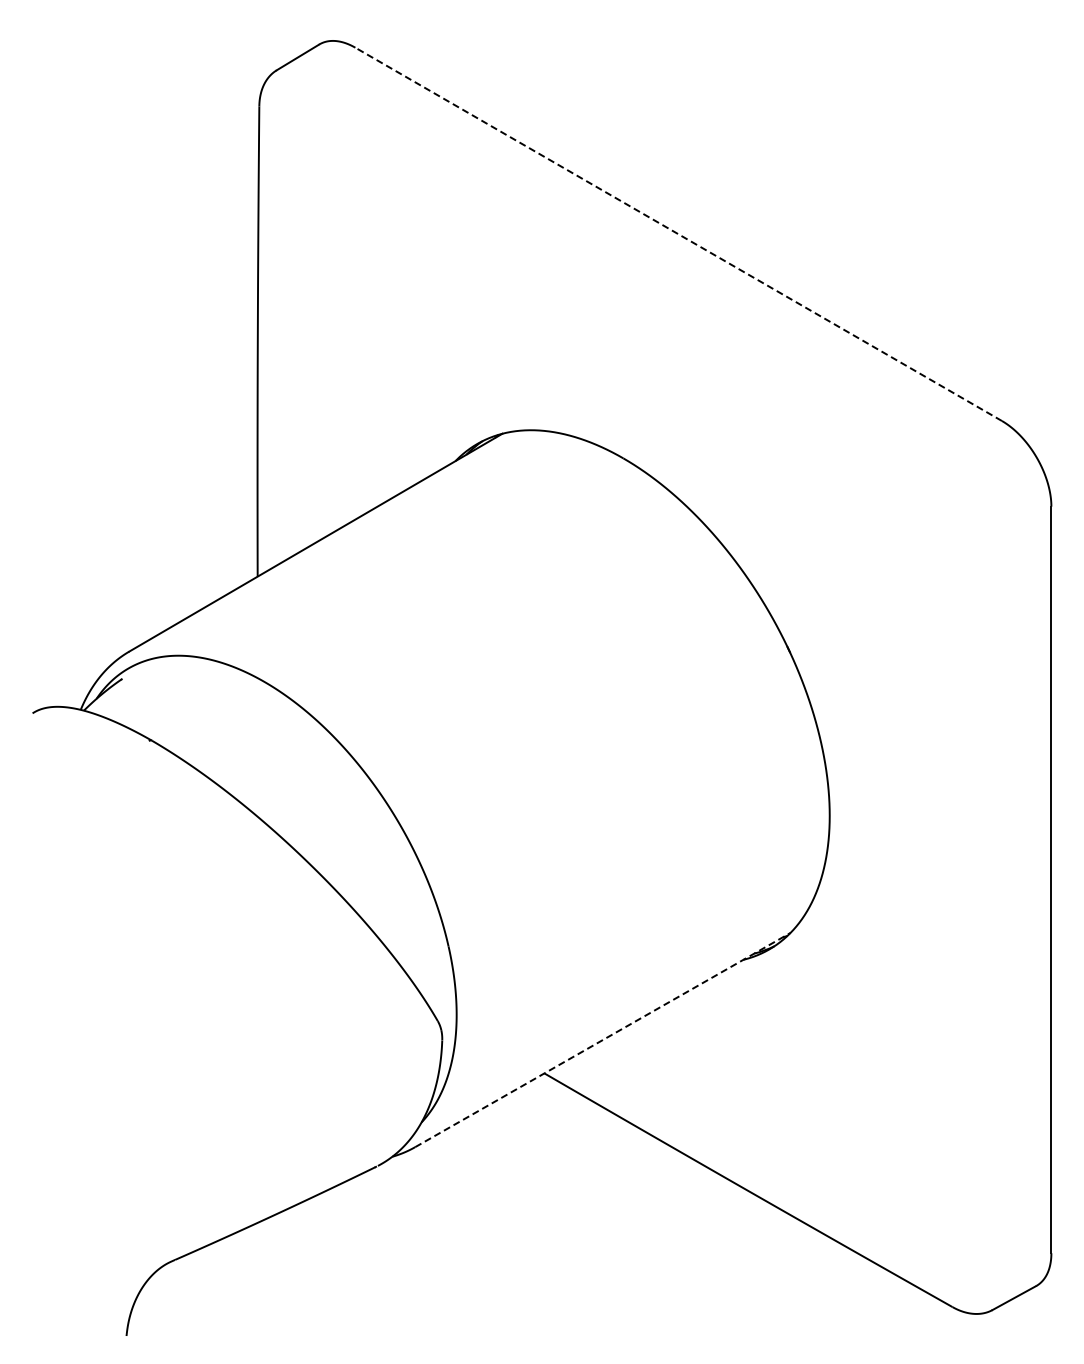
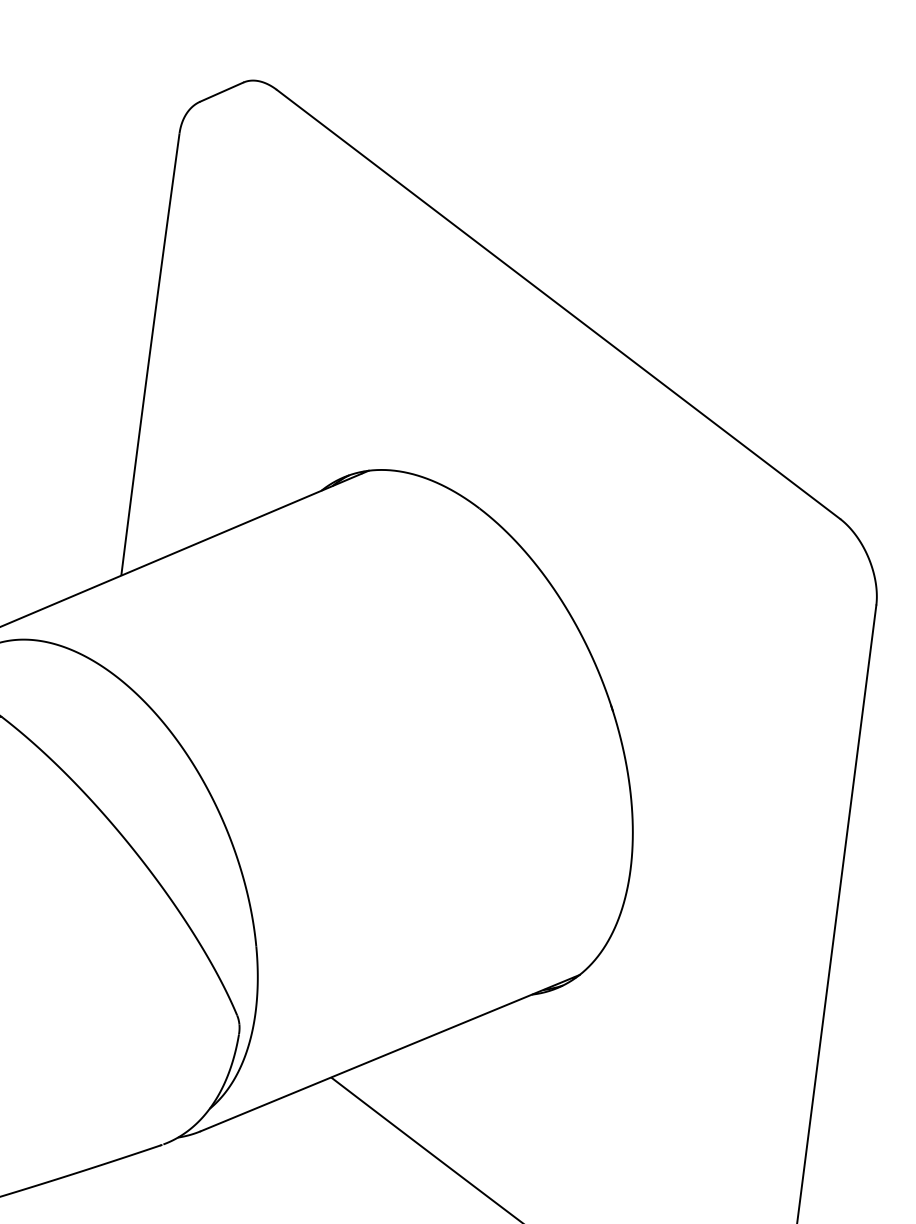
line: (678, 234) -> (558, 304), dashed -> solid
line: (603, 1039) -> (390, 1052), dashed -> solid

